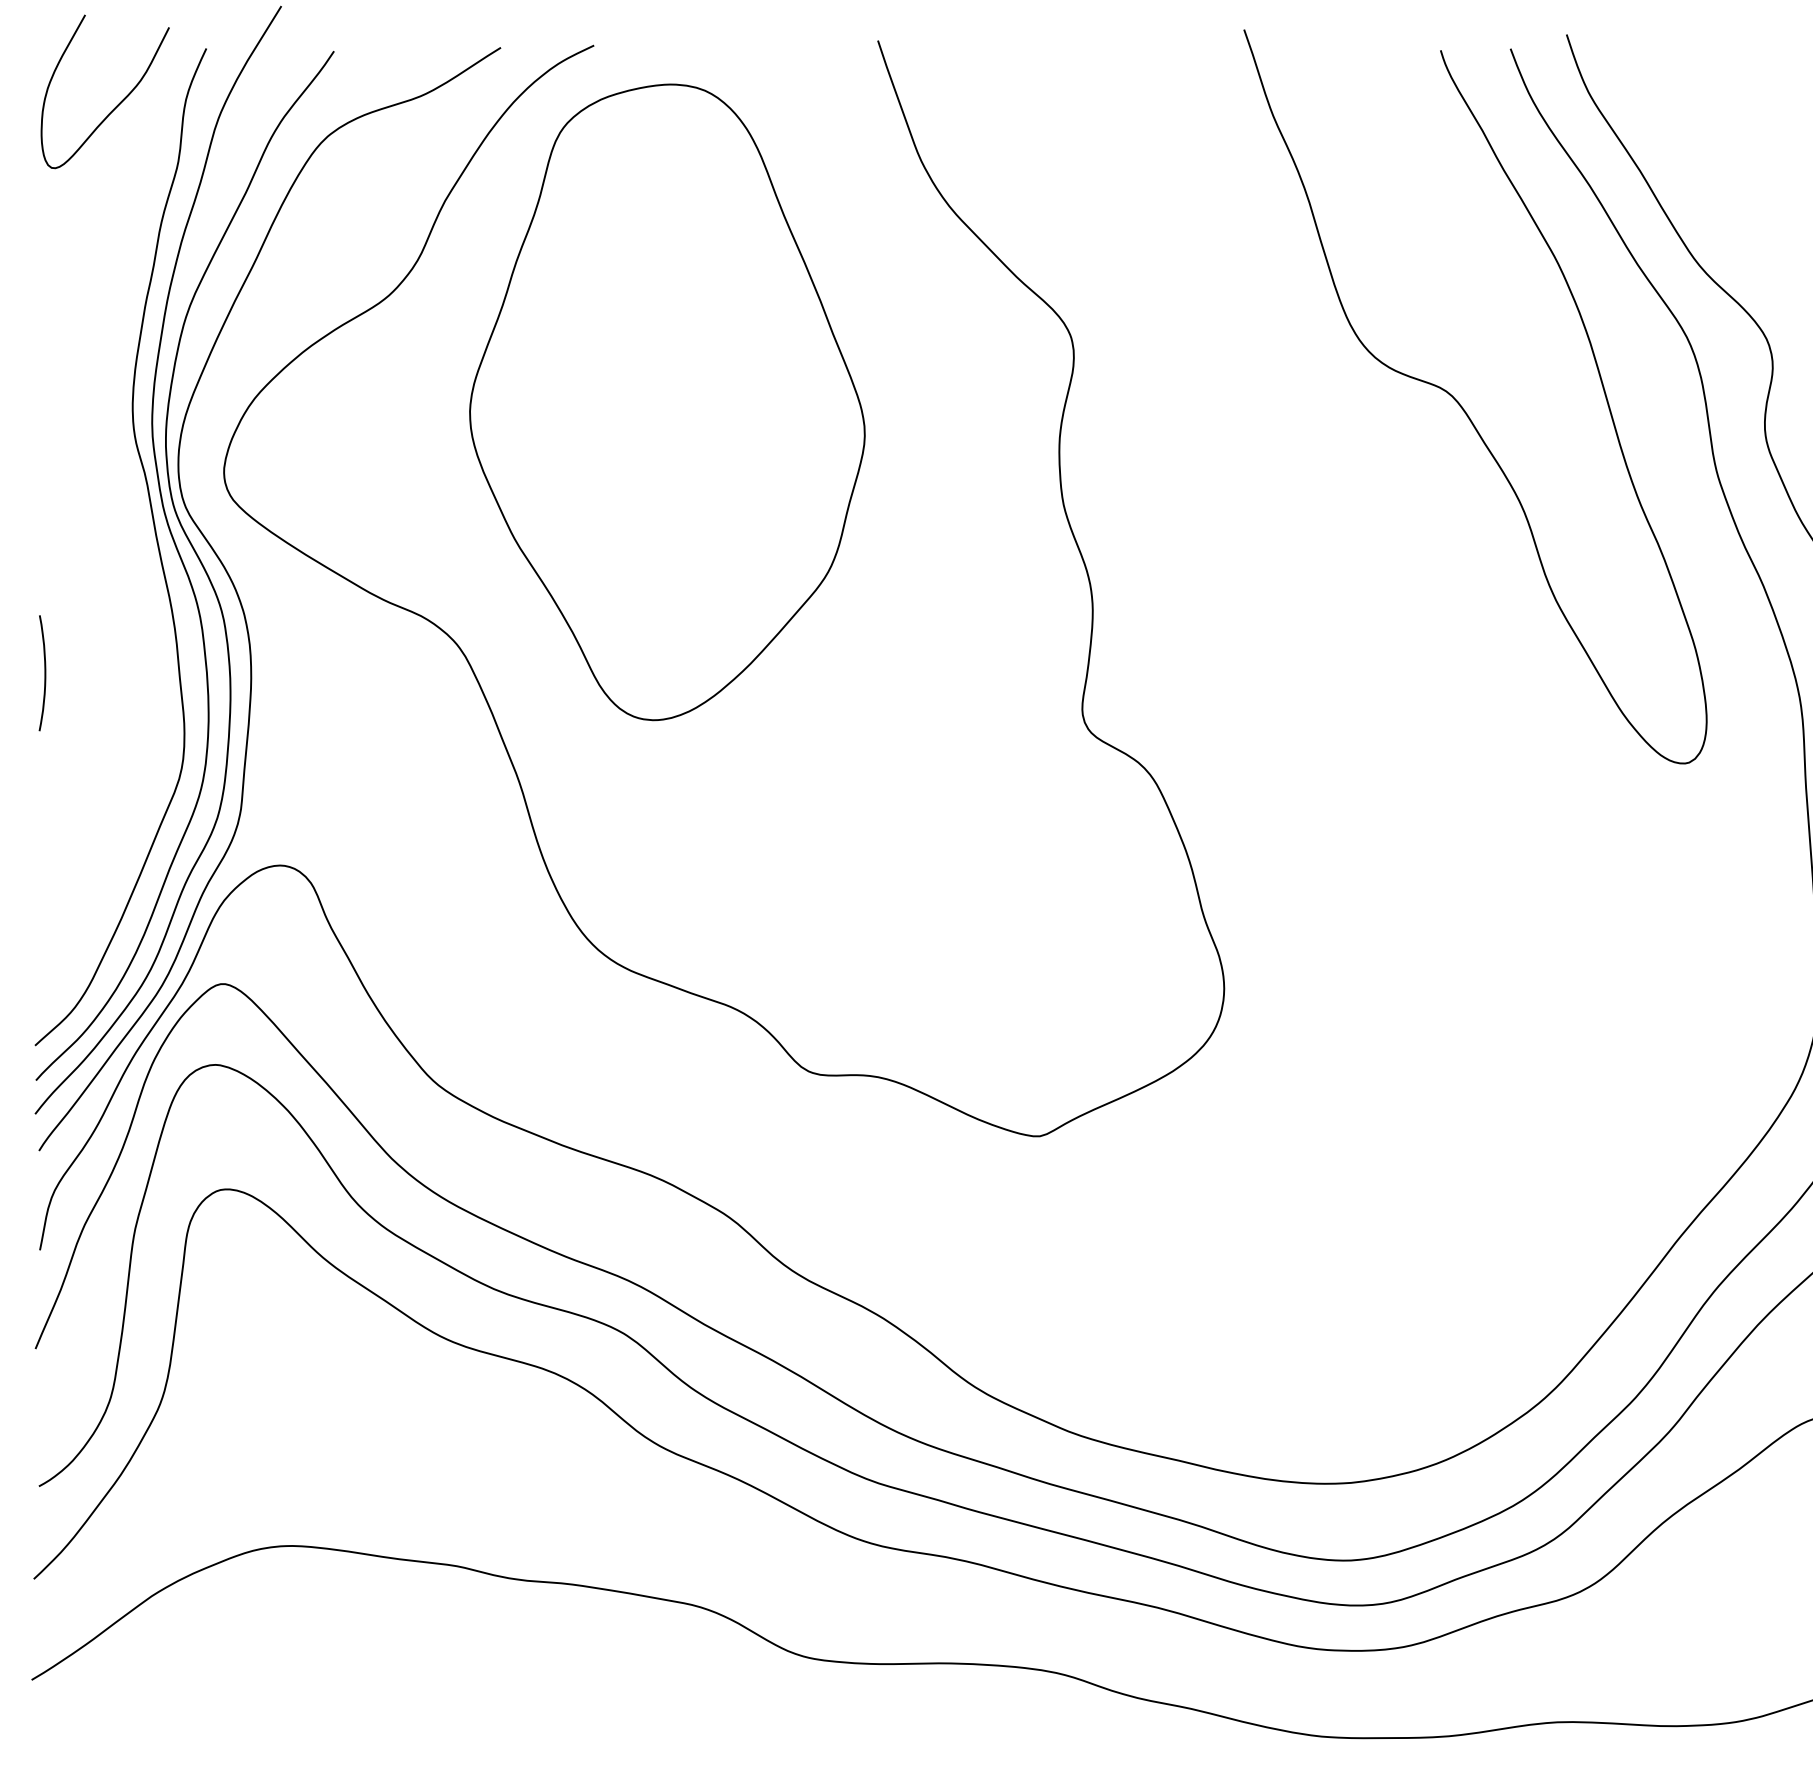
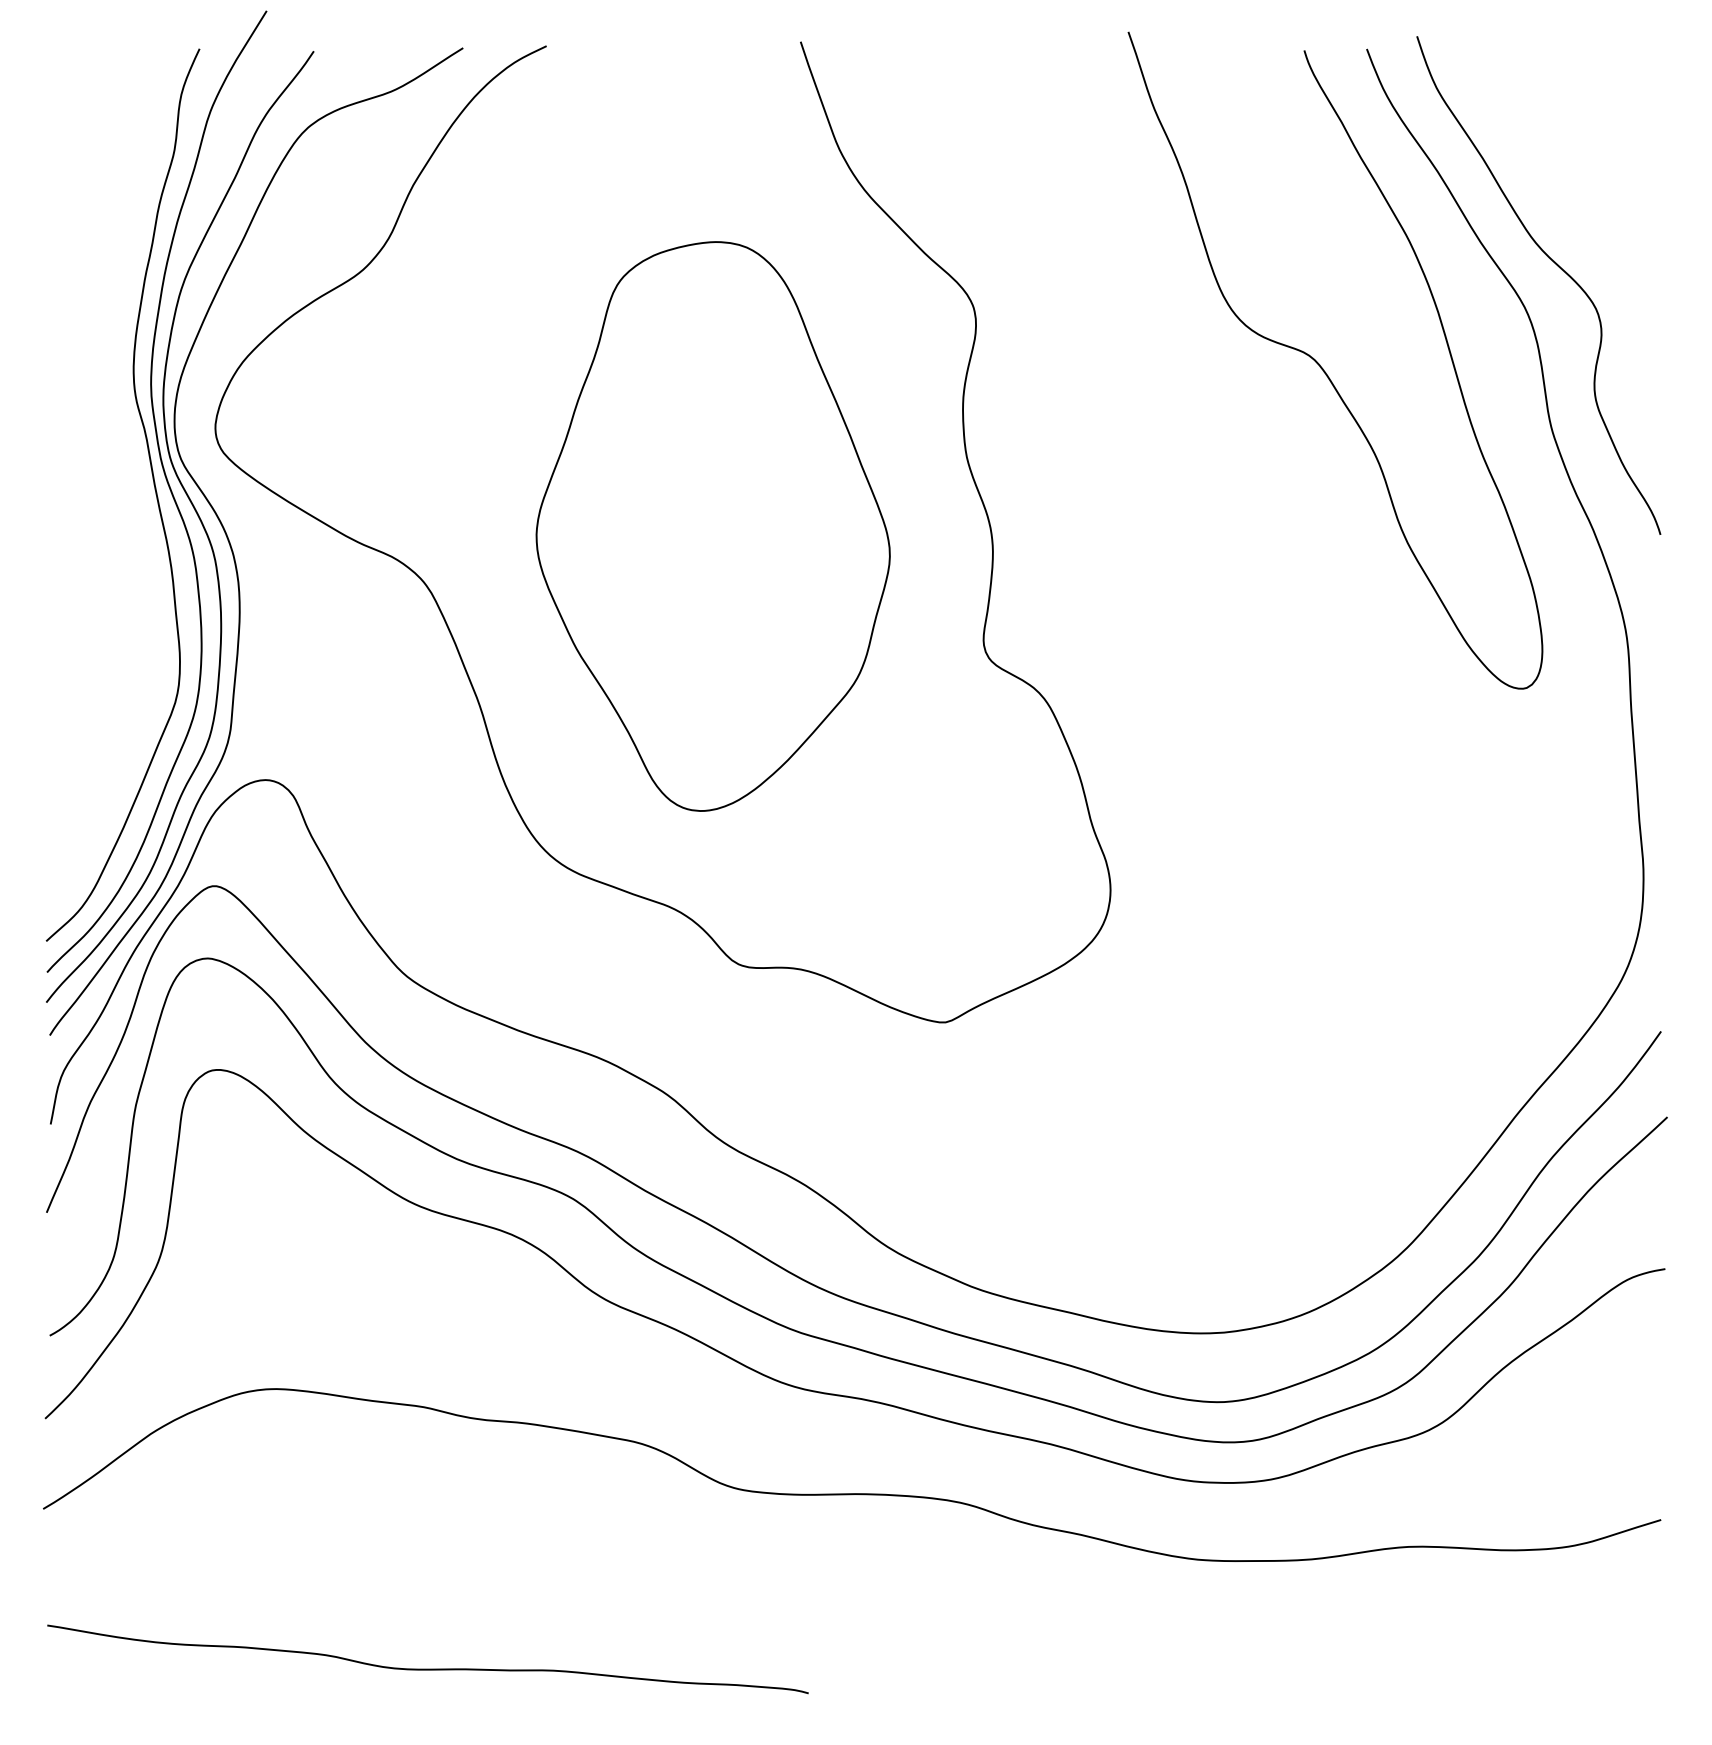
curve: (118, 104) -> (120, 98), removed
part: (666, 402) -> (712, 526), moved
curve: (44, 672) -> (54, 607), removed

